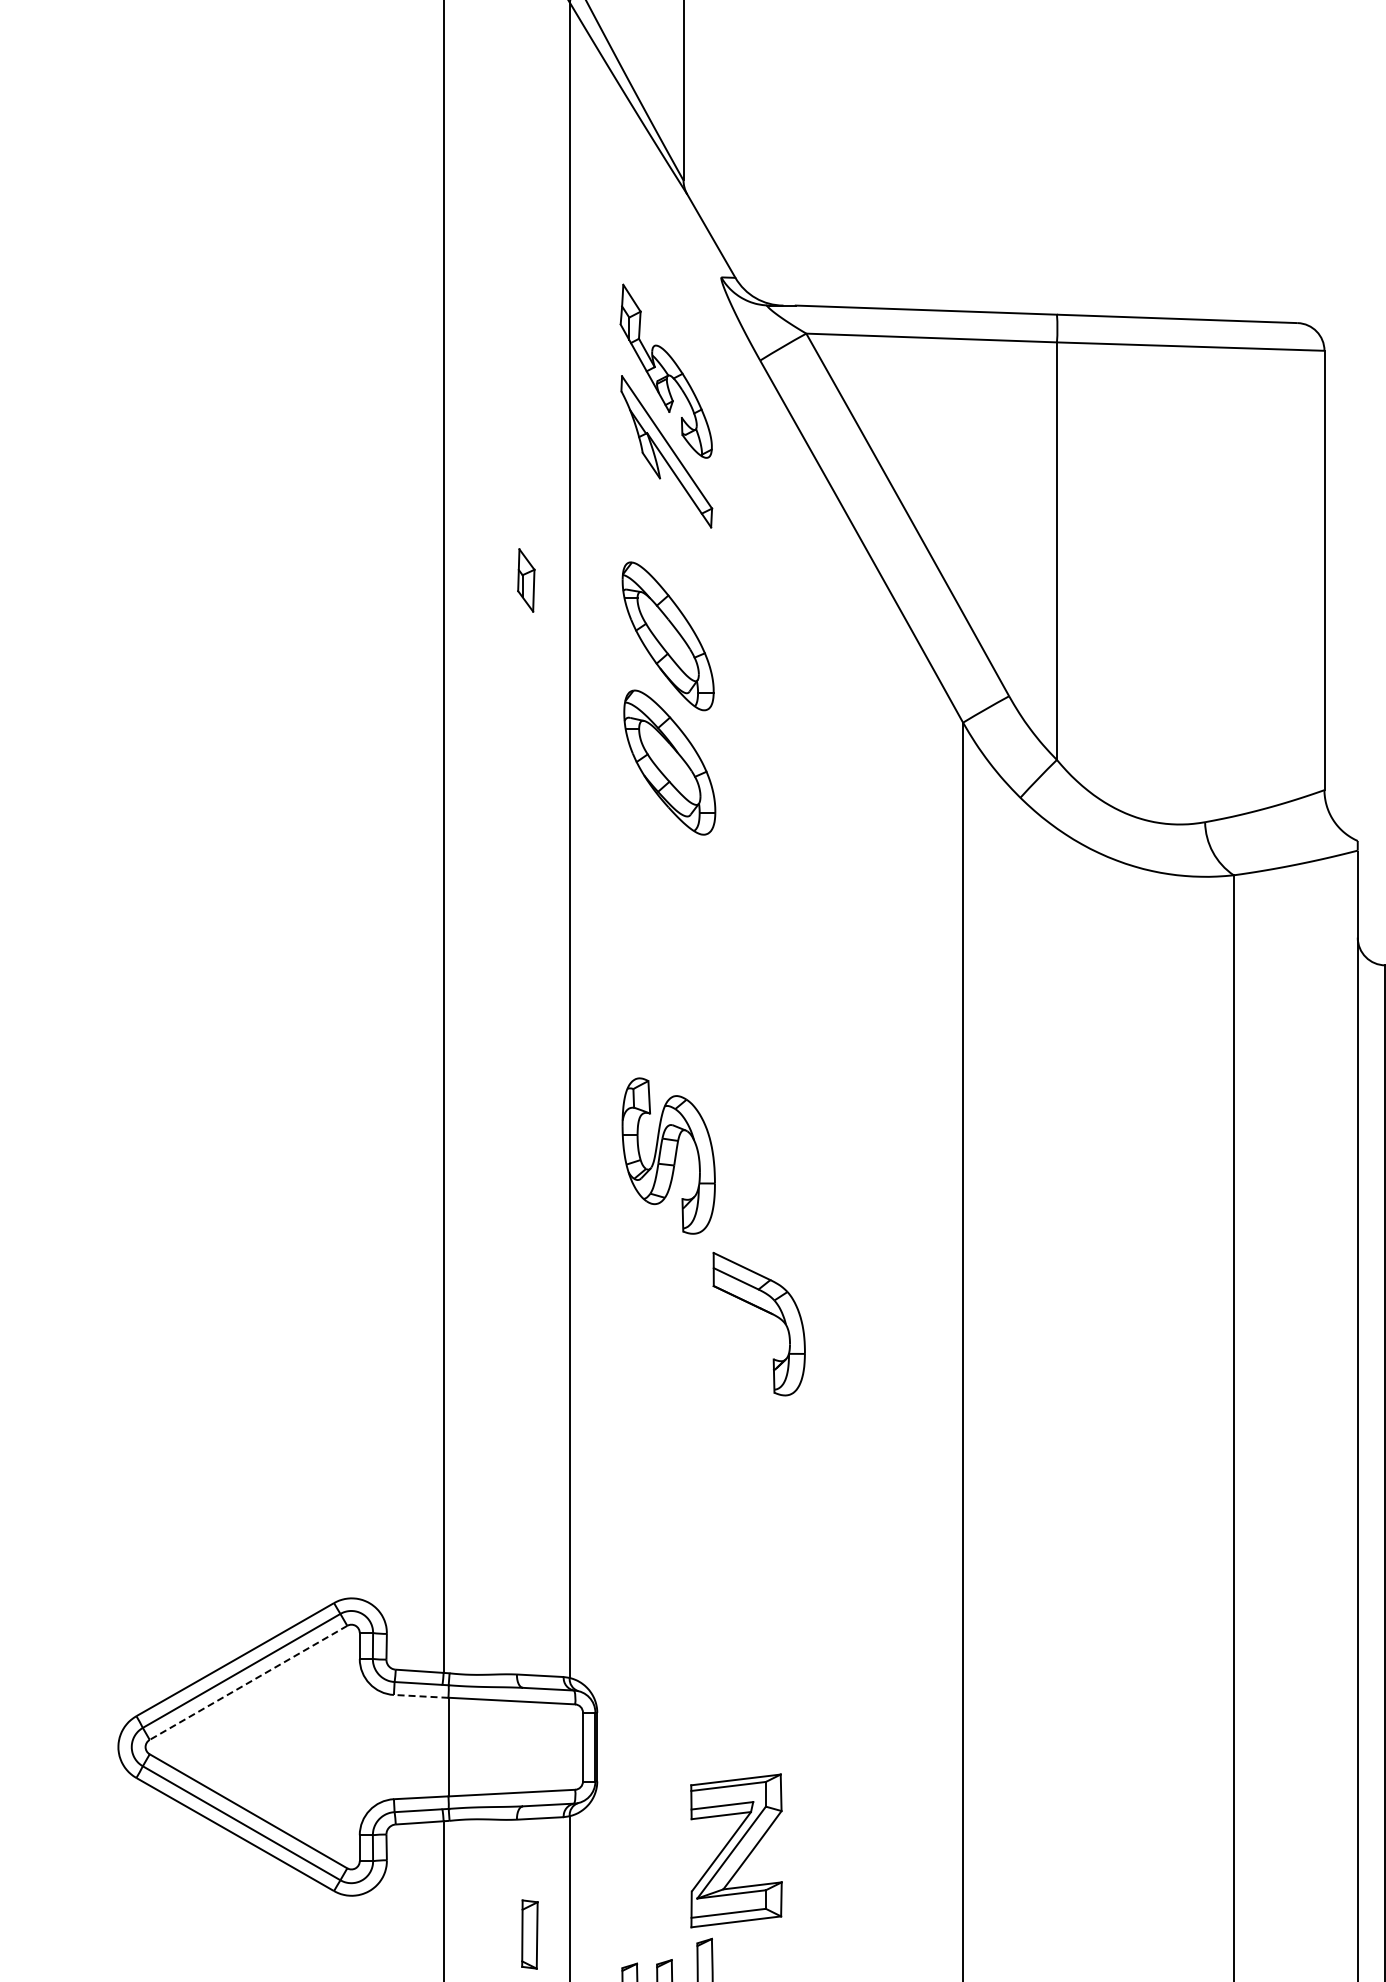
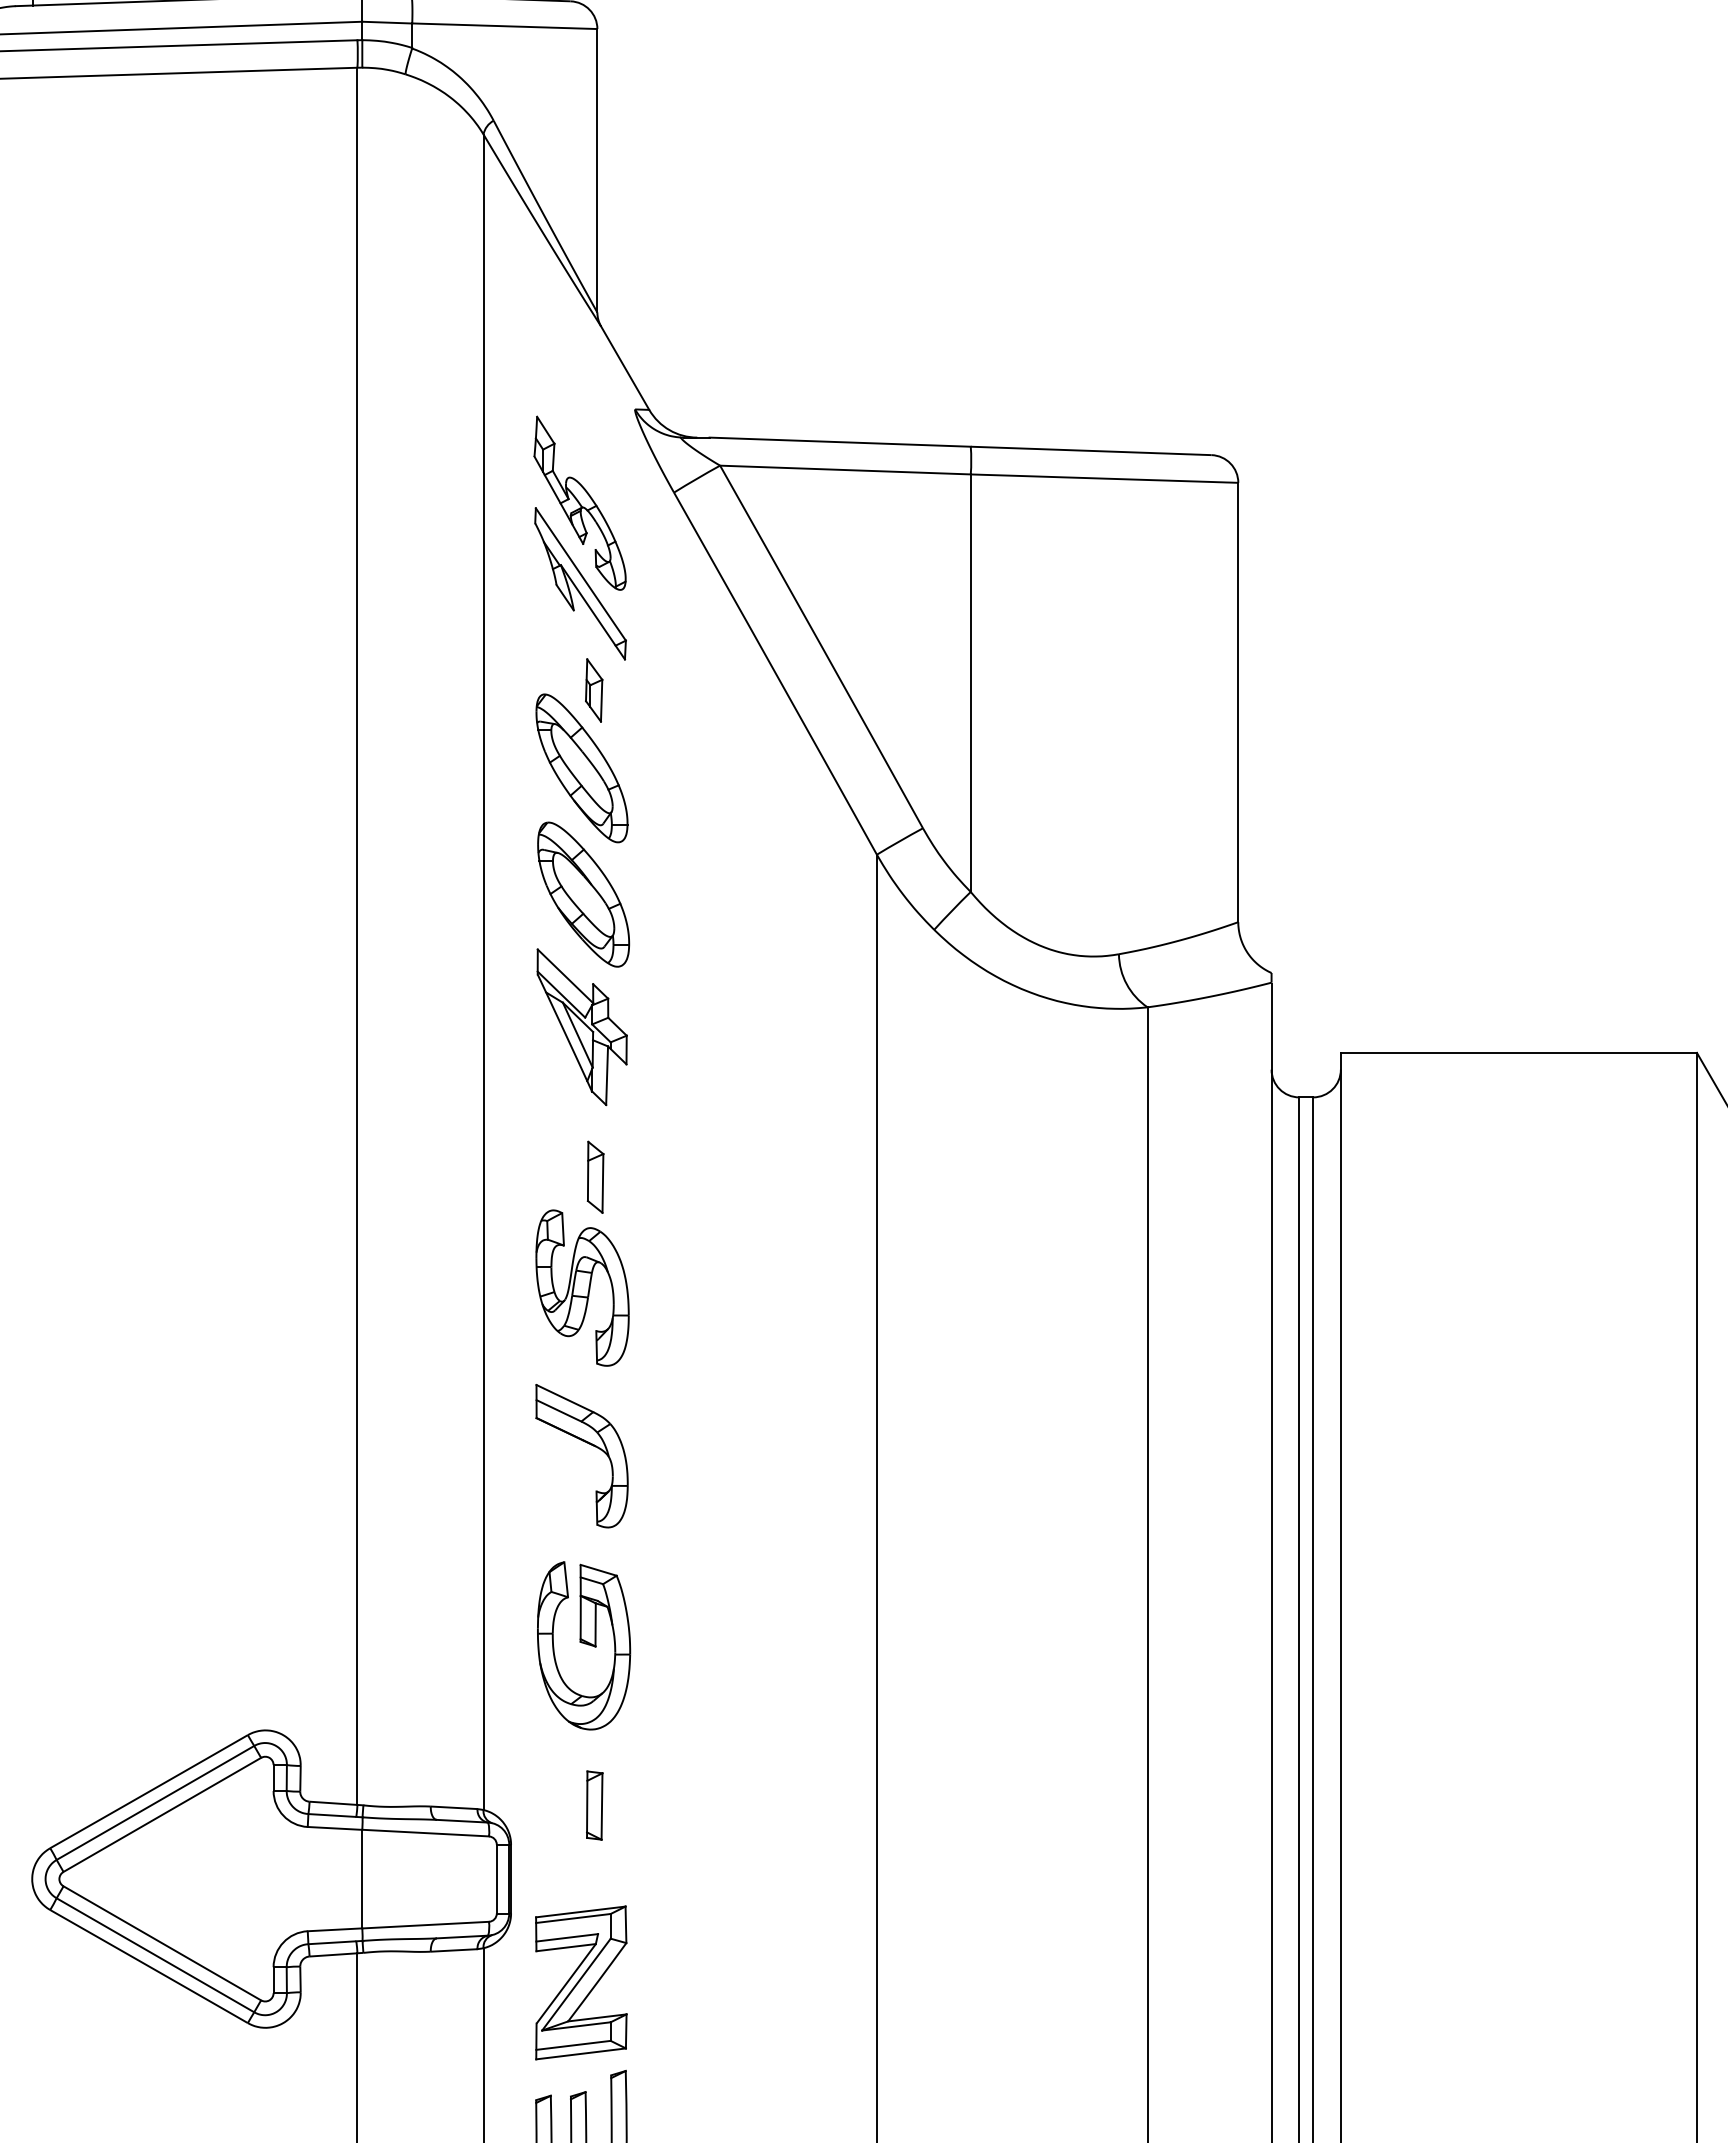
part: (526, 580) -> (594, 690), moved
part: (667, 895) -> (581, 1027), added
part: (681, 1044) -> (595, 1176), added
part: (763, 1311) -> (586, 1443), moved
part: (670, 1513) -> (584, 1645), added
line: (247, 1683) -> (161, 1815), dashed -> solid
line: (420, 1696) -> (334, 1828), dashed -> solid
part: (736, 1850) -> (581, 1982), moved
part: (529, 1934) -> (594, 1805), moved

